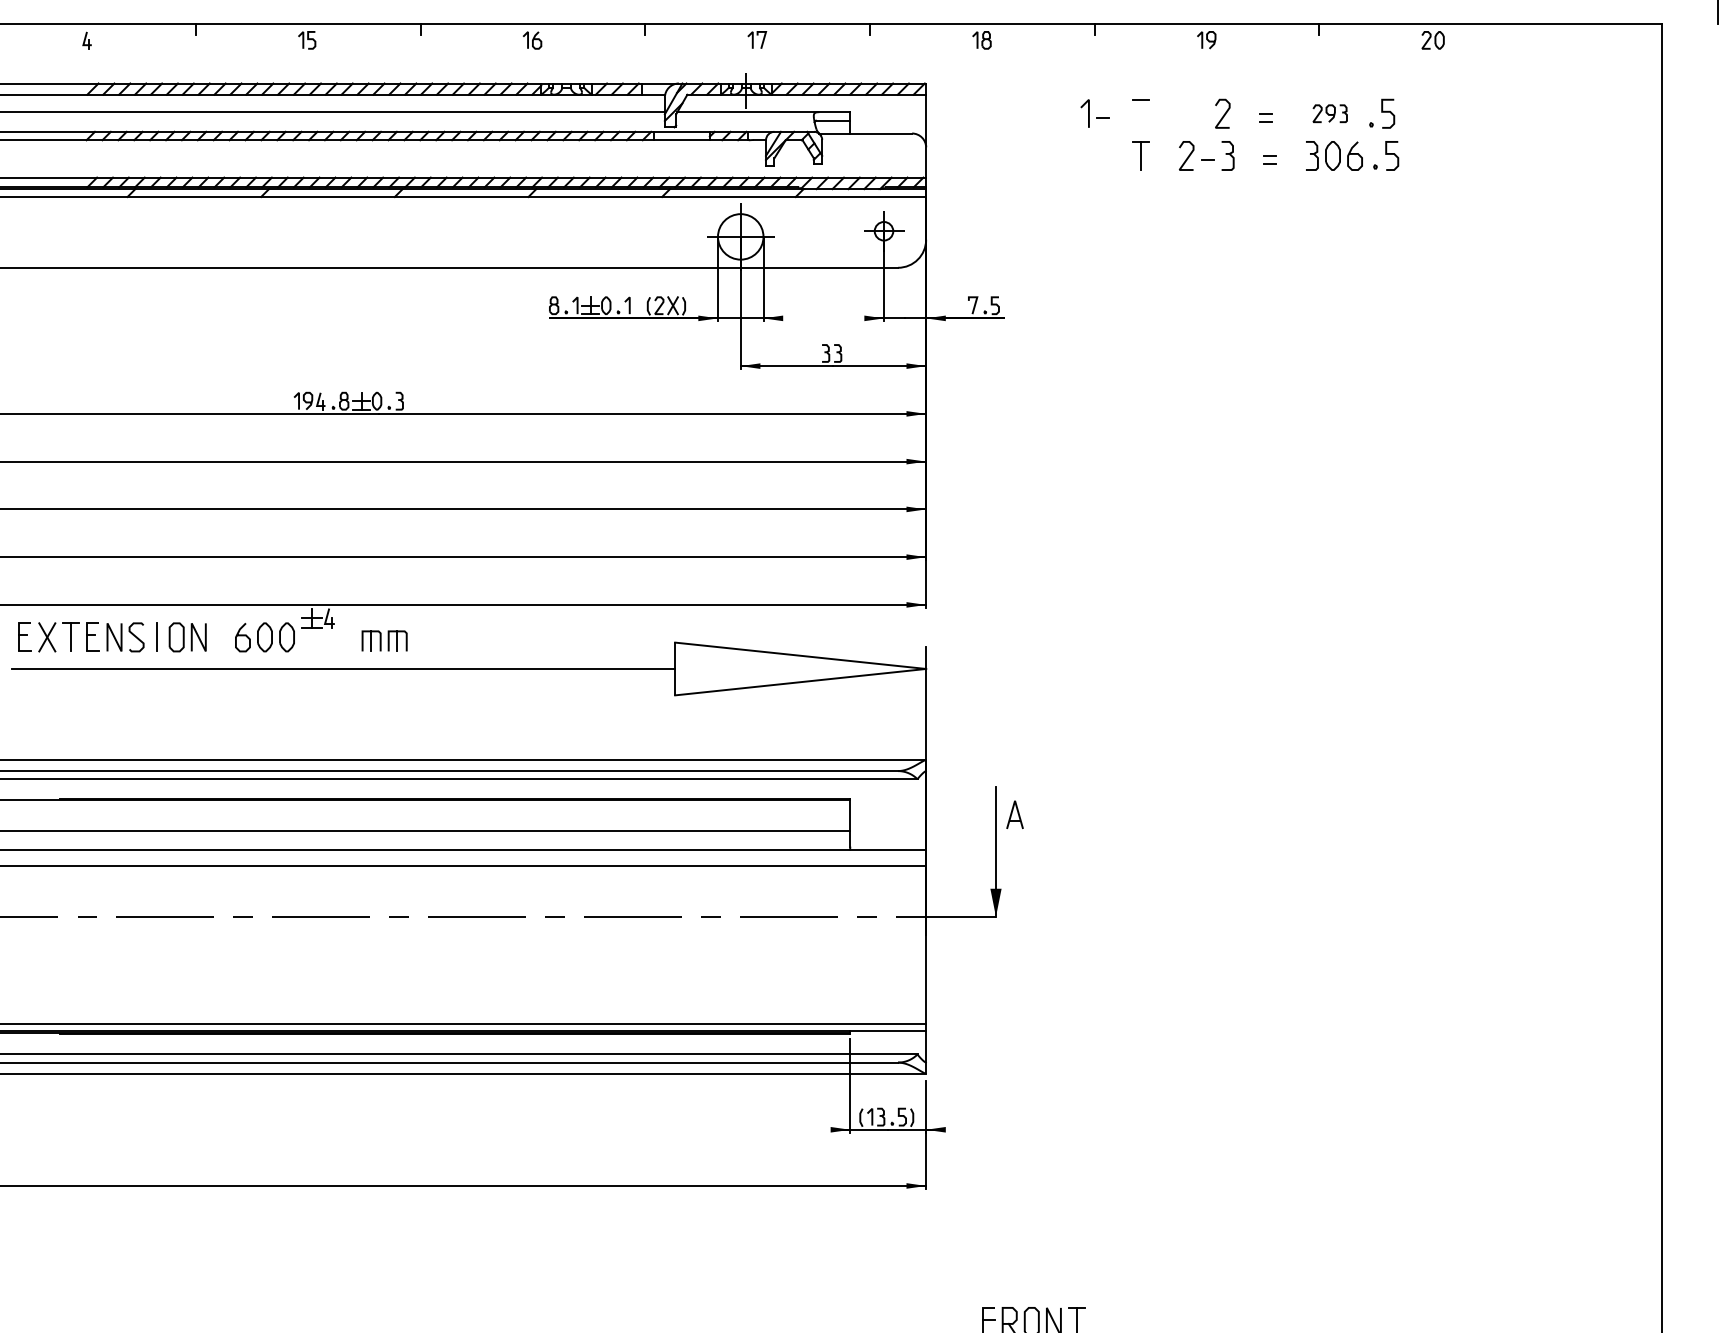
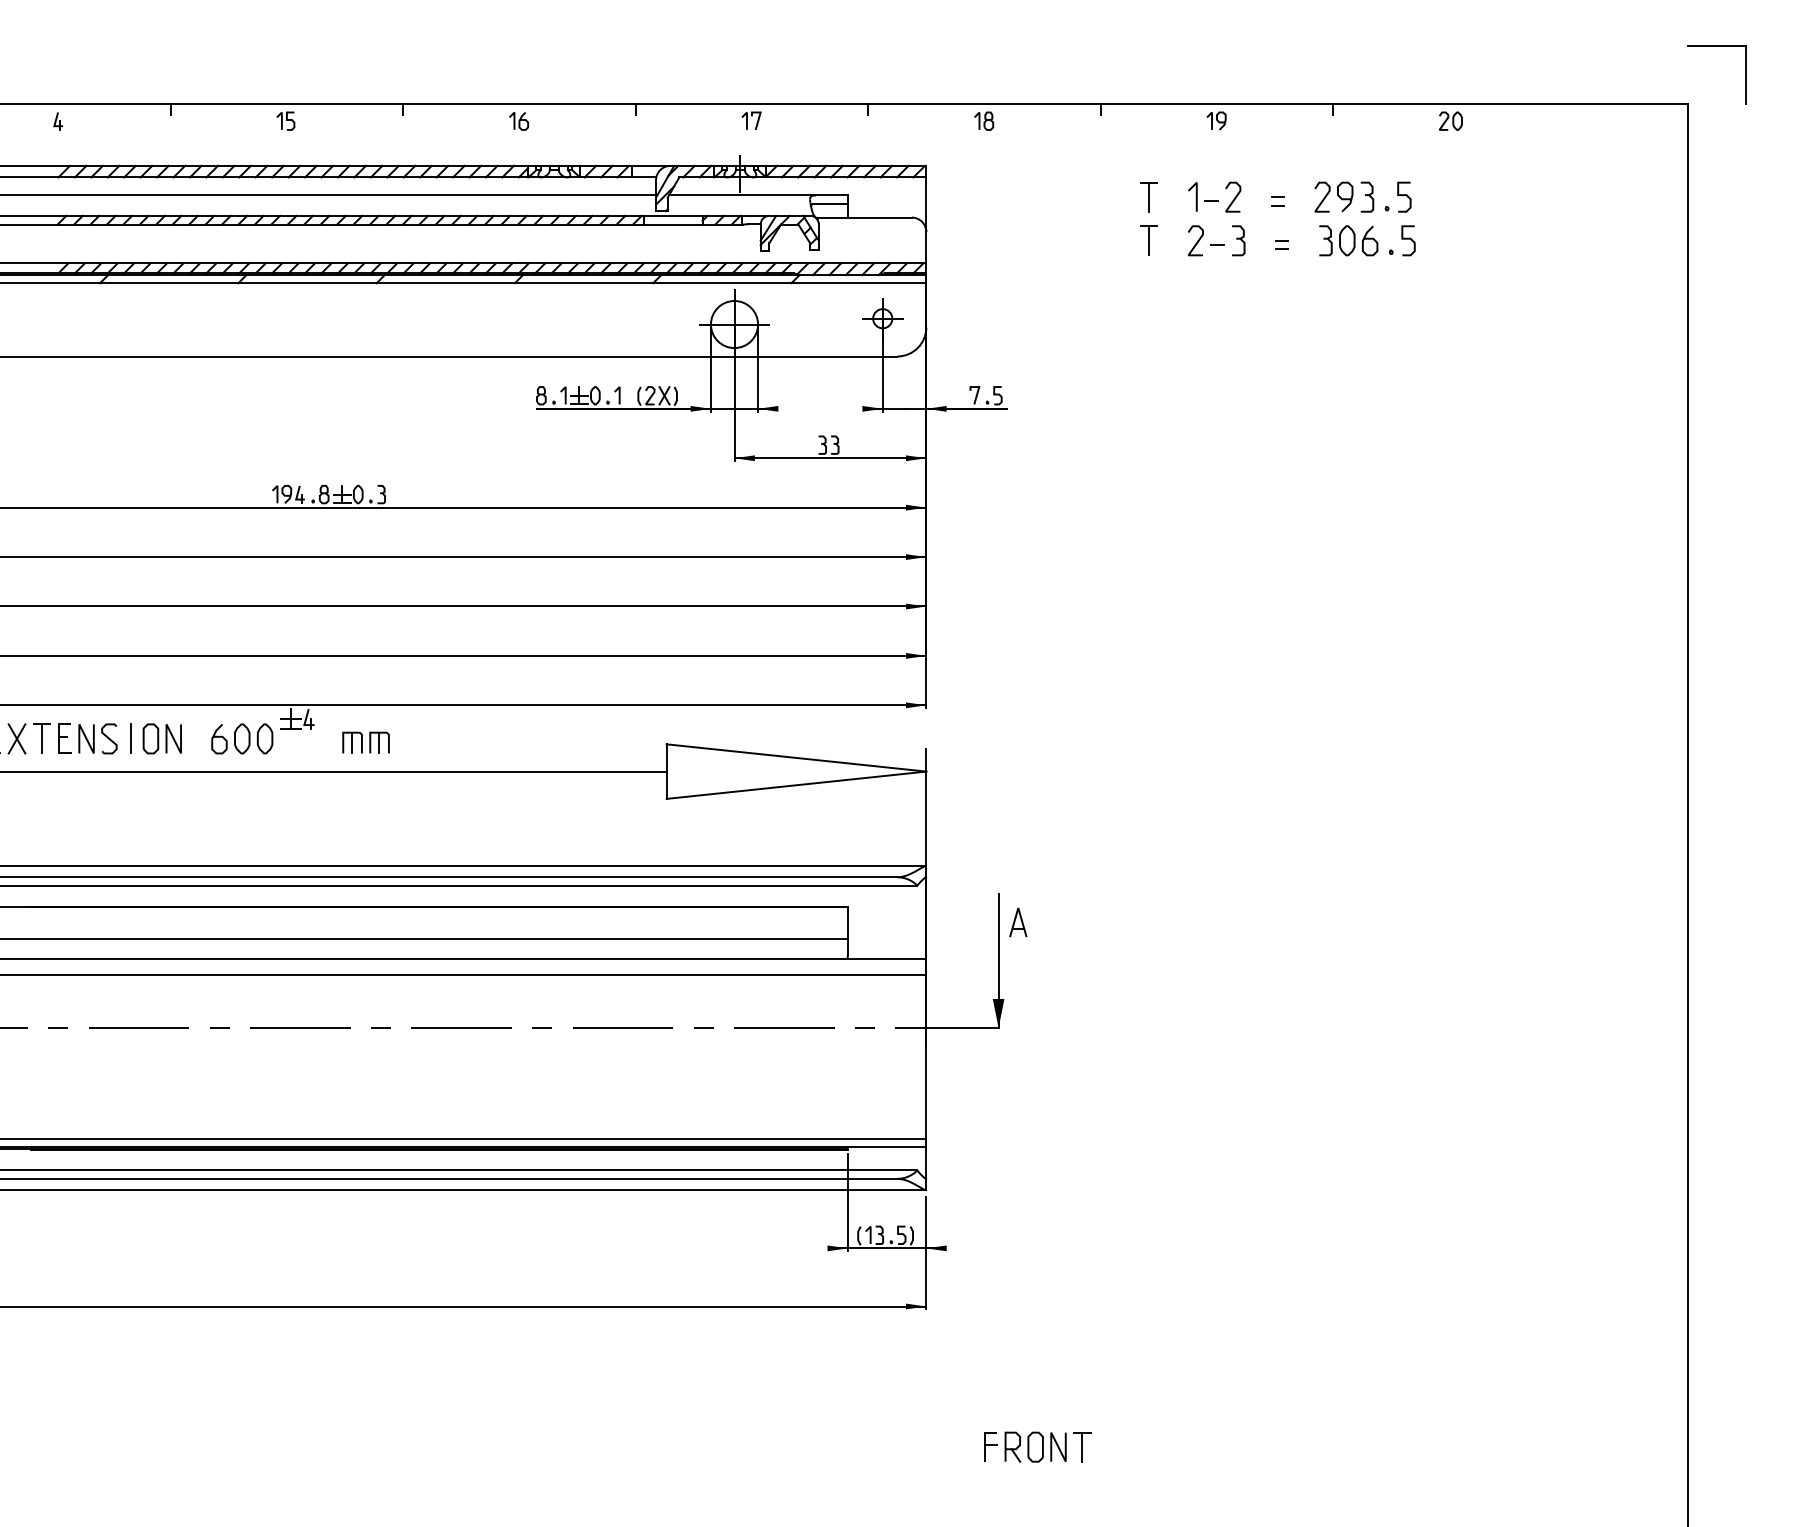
part: (1095, 113) -> (1203, 196), moved
line: (1141, 113) -> (1149, 196), added
part: (1330, 113) -> (1344, 196), size x1.67

